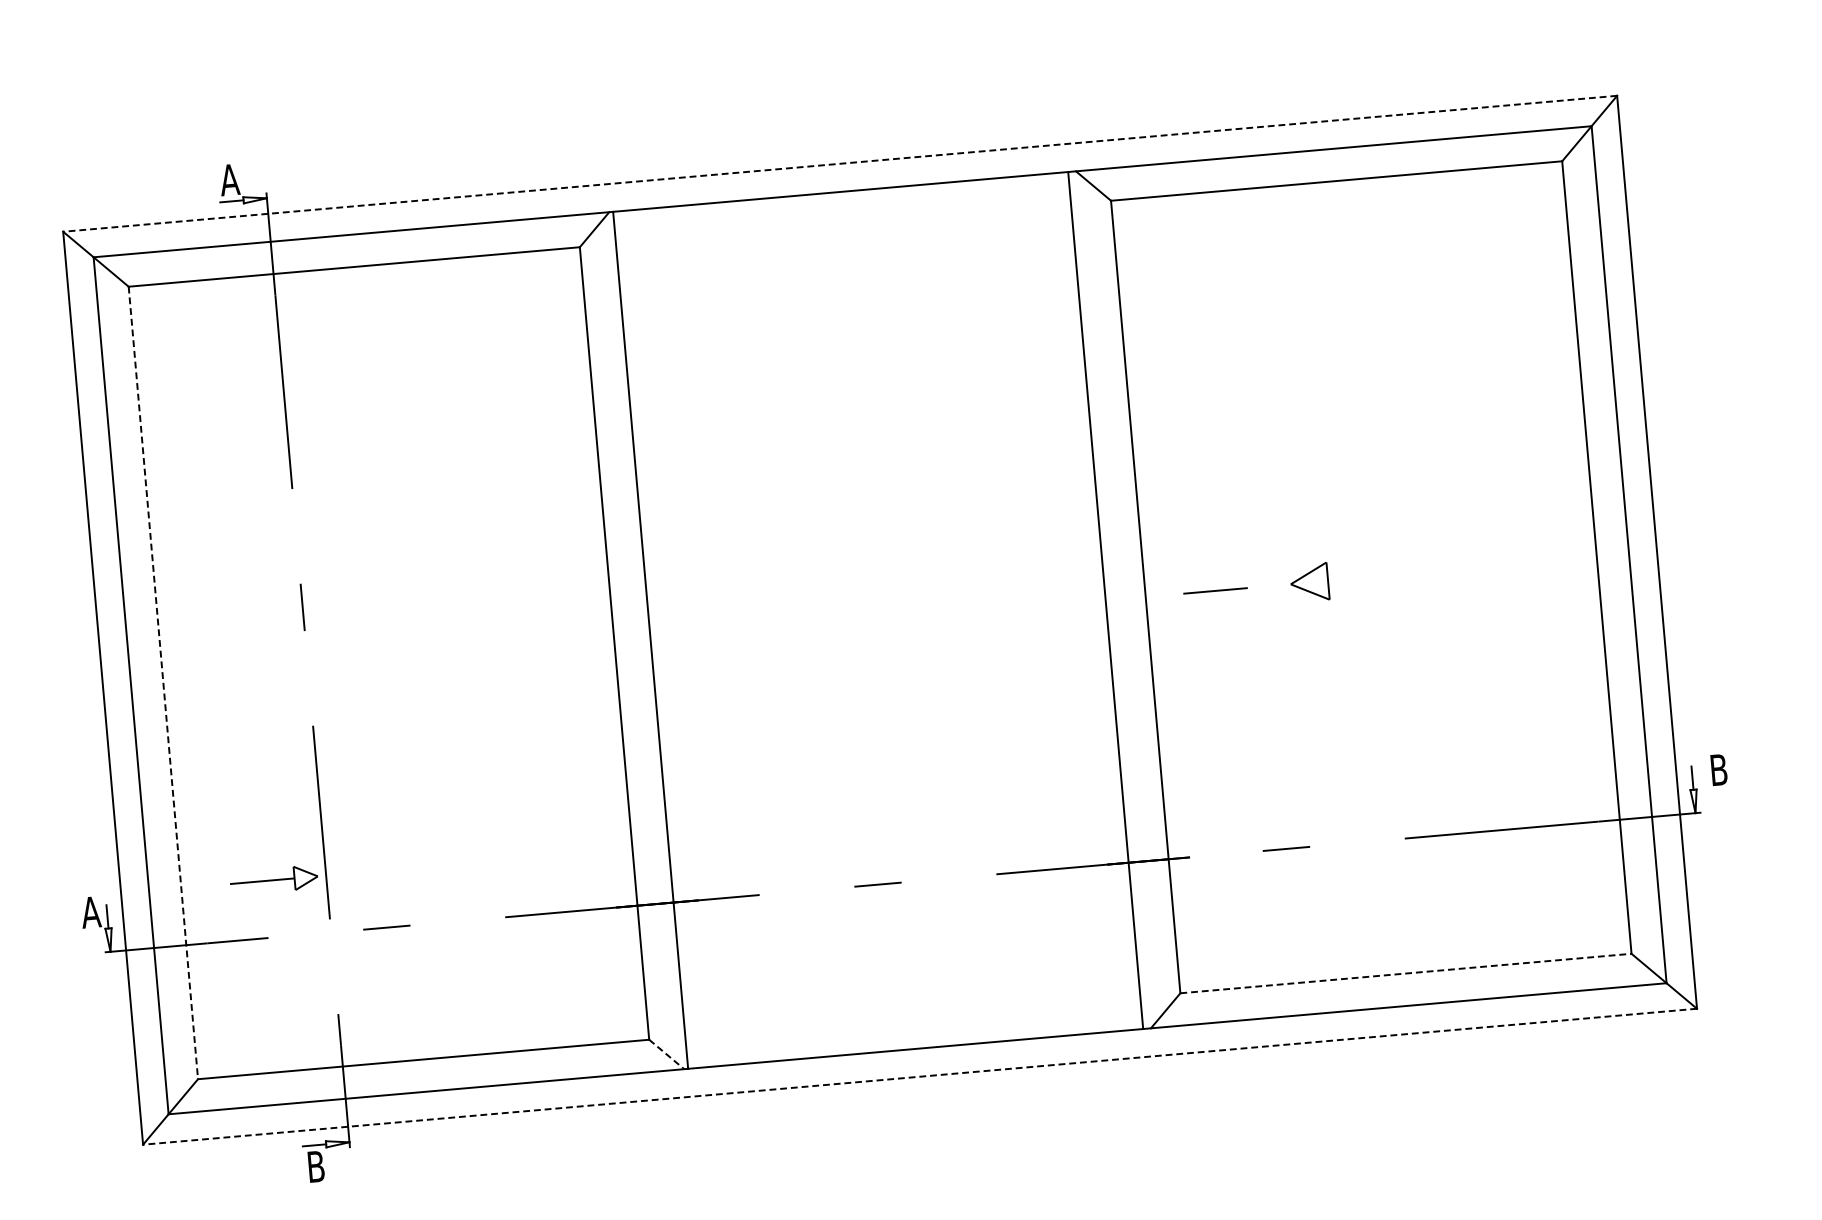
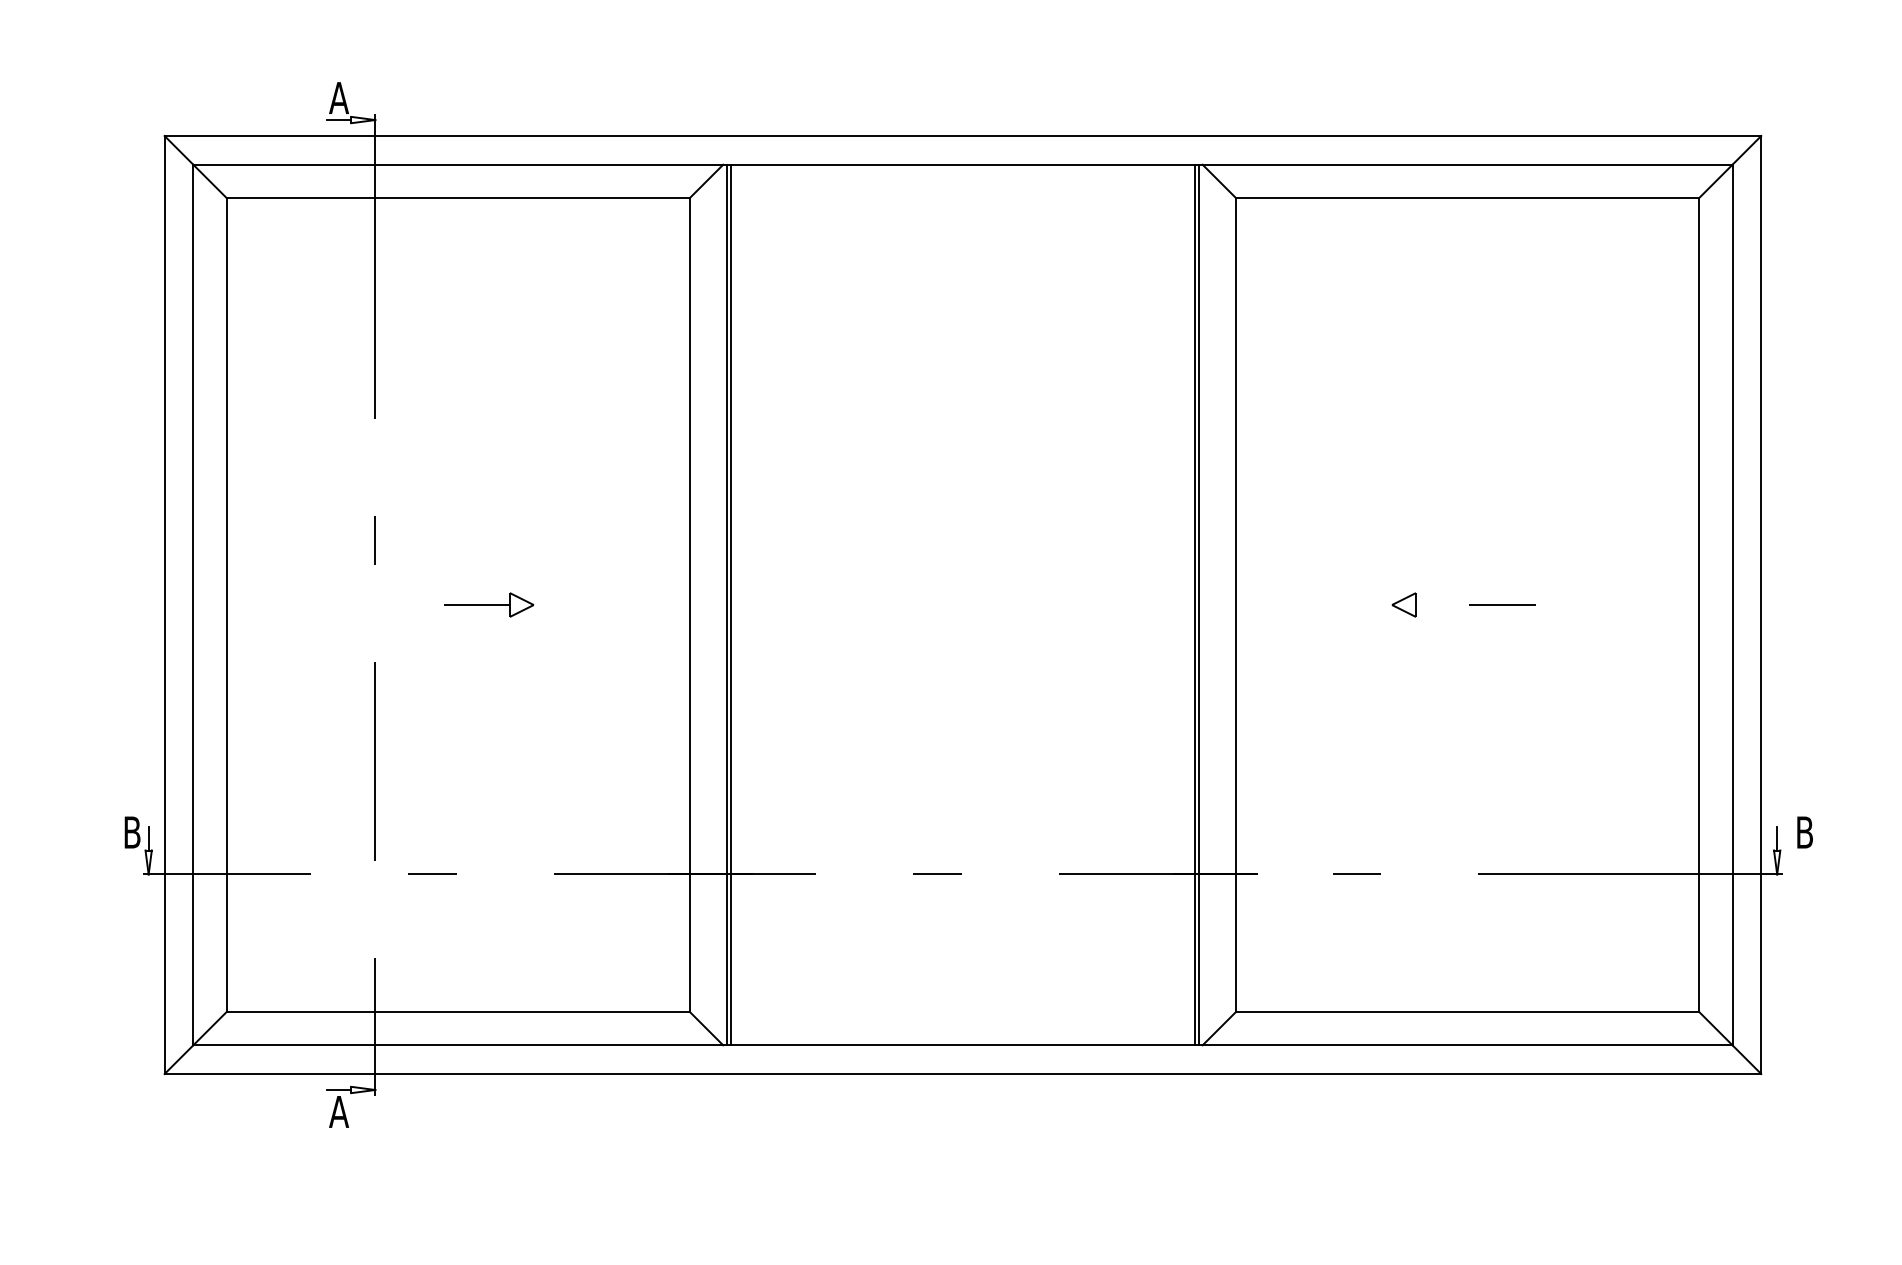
line: (839, 164) -> (962, 136), dashed -> solid
part: (1308, 582) -> (1403, 604), size x0.62
line: (1215, 590) -> (1502, 604), moved
line: (1109, 599) -> (1198, 604), added
line: (654, 639) -> (731, 604), added
line: (163, 683) -> (226, 605), dashed -> solid
part: (273, 879) -> (488, 604), moved
text: (91, 912) -> (132, 832), A -> B
line: (1405, 973) -> (1467, 1012), dashed -> solid
line: (666, 1055) -> (706, 1029), dashed -> solid
line: (919, 1077) -> (962, 1074), dashed -> solid
text: (316, 1166) -> (339, 1111), B -> A

